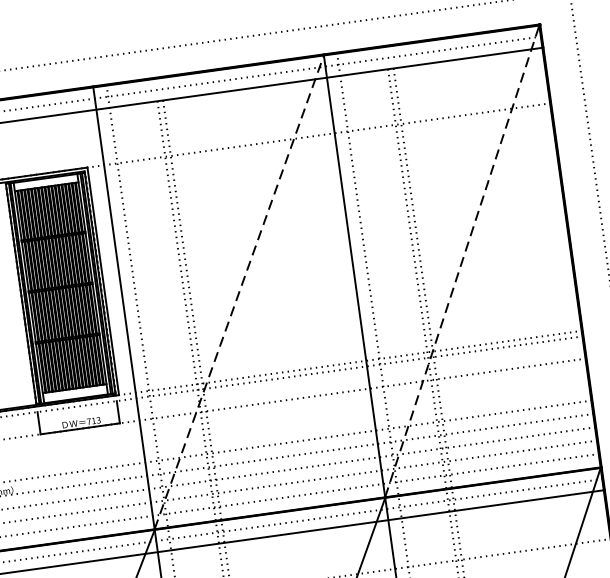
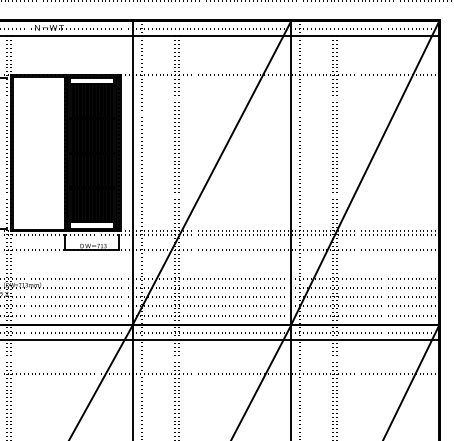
line: (462, 260) -> (365, 172), dashed -> solid
line: (239, 291) -> (212, 172), dashed -> solid

